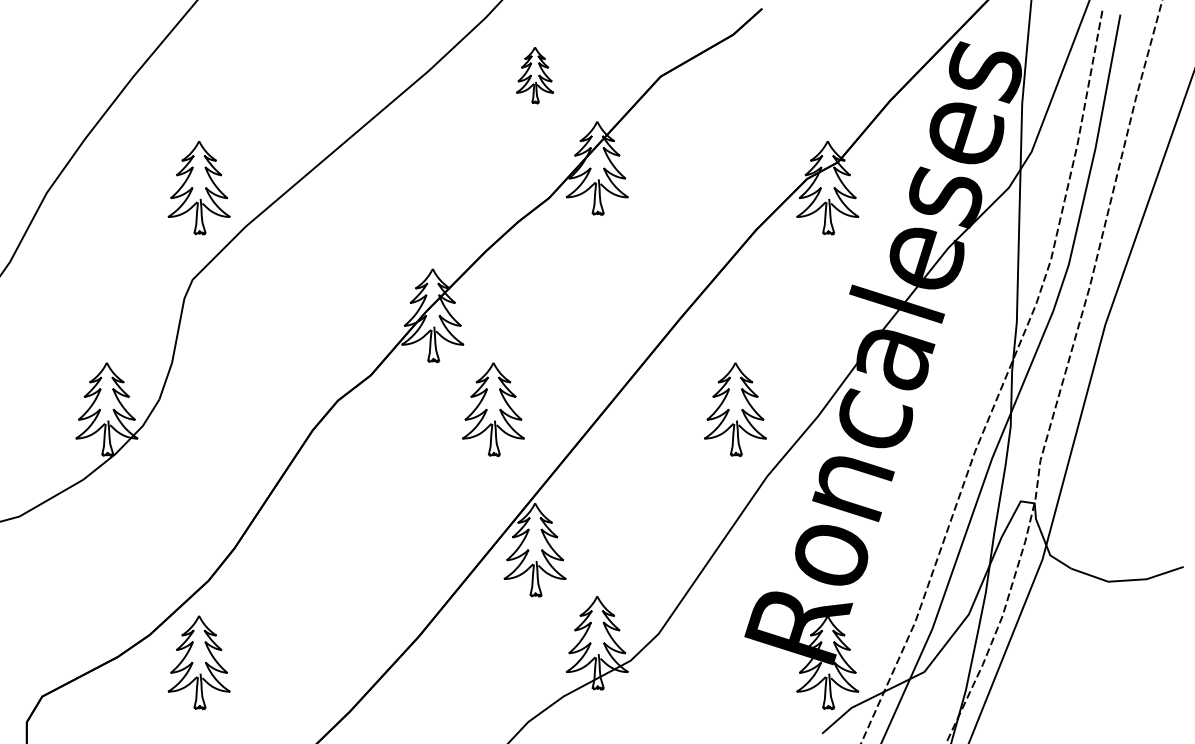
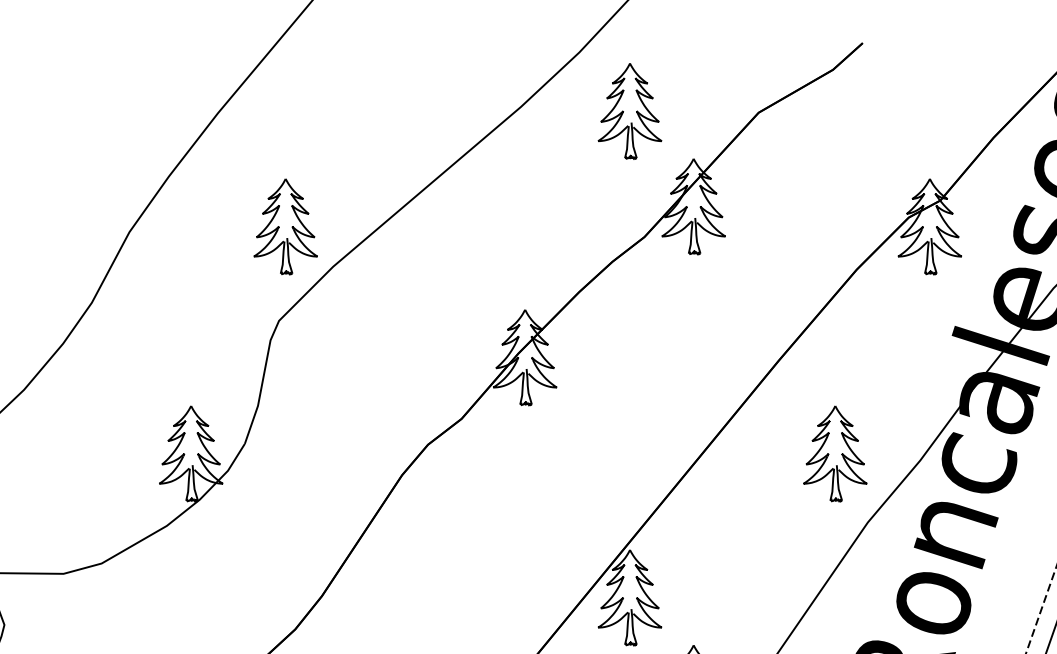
part: (534, 75) -> (629, 111), size x1.67
part: (493, 409) -> (587, 453), removed

